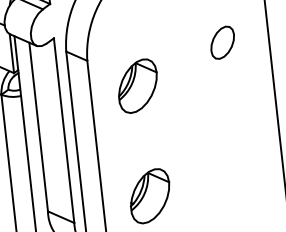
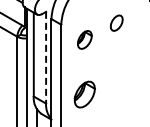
part: (222, 41) -> (116, 22), moved
part: (137, 85) -> (84, 39), size x0.7
line: (64, 130) -> (46, 57), solid -> dashed

